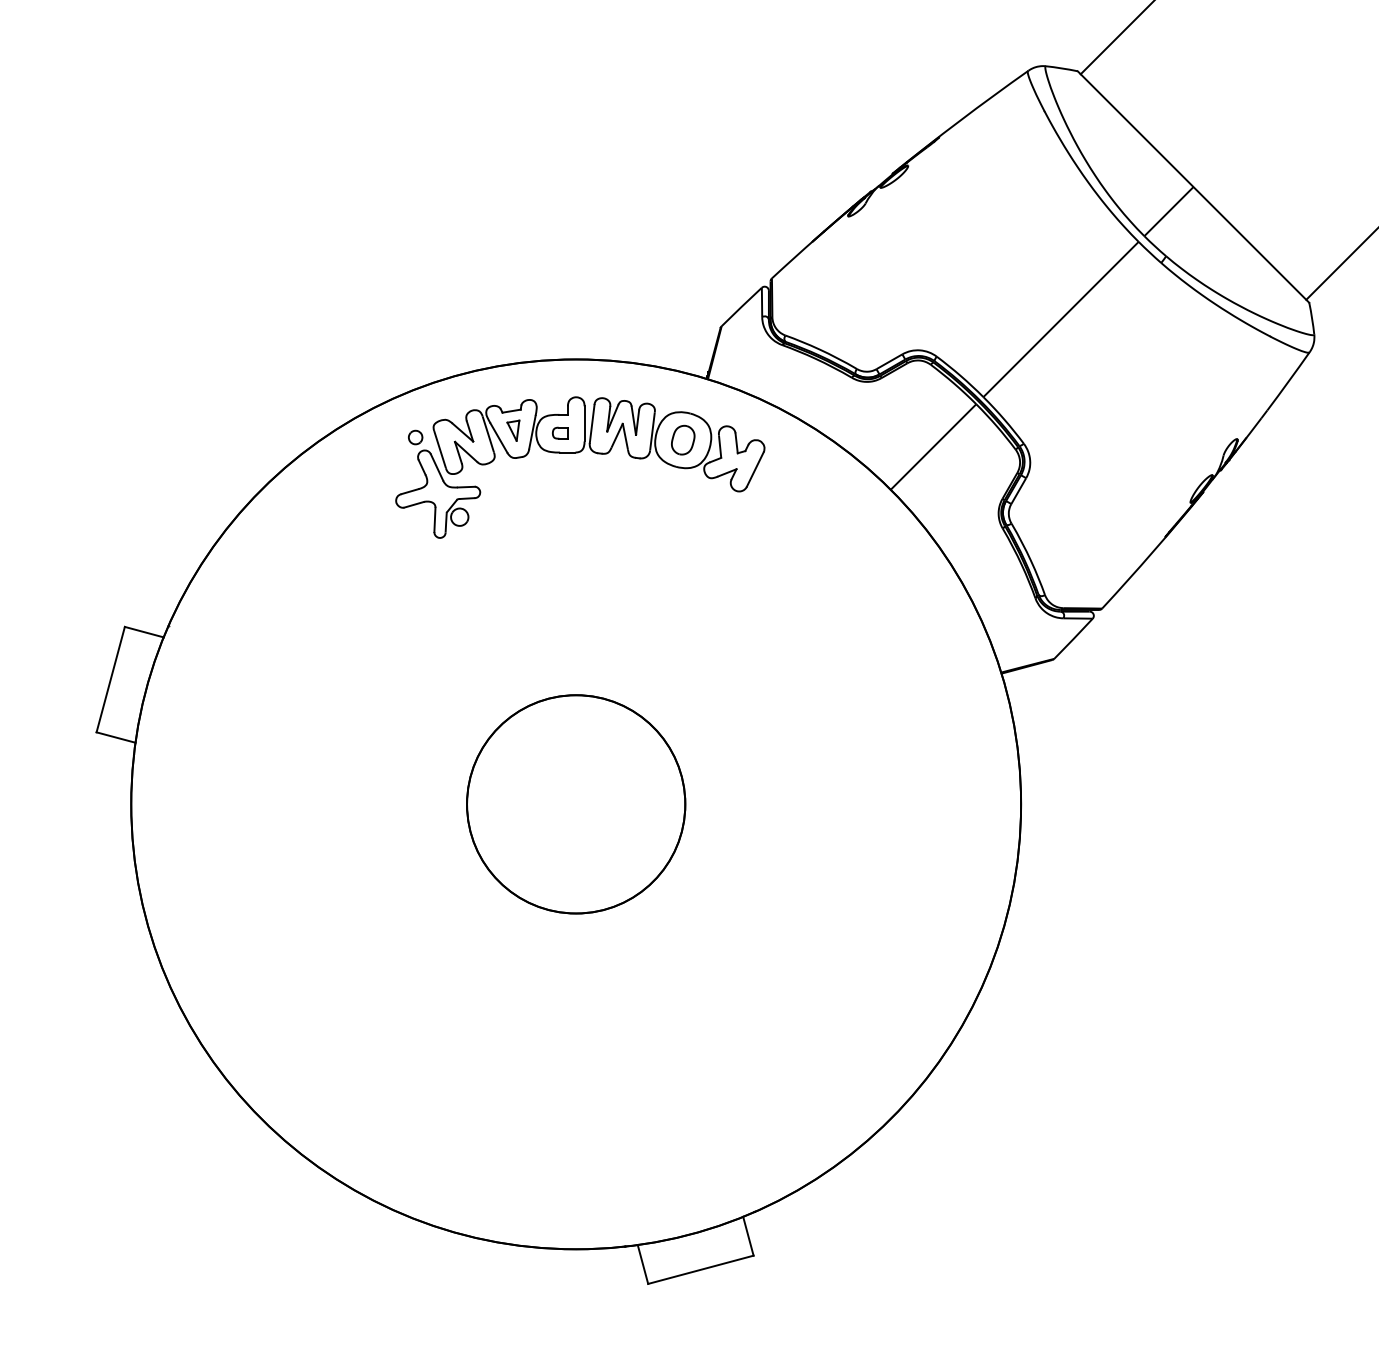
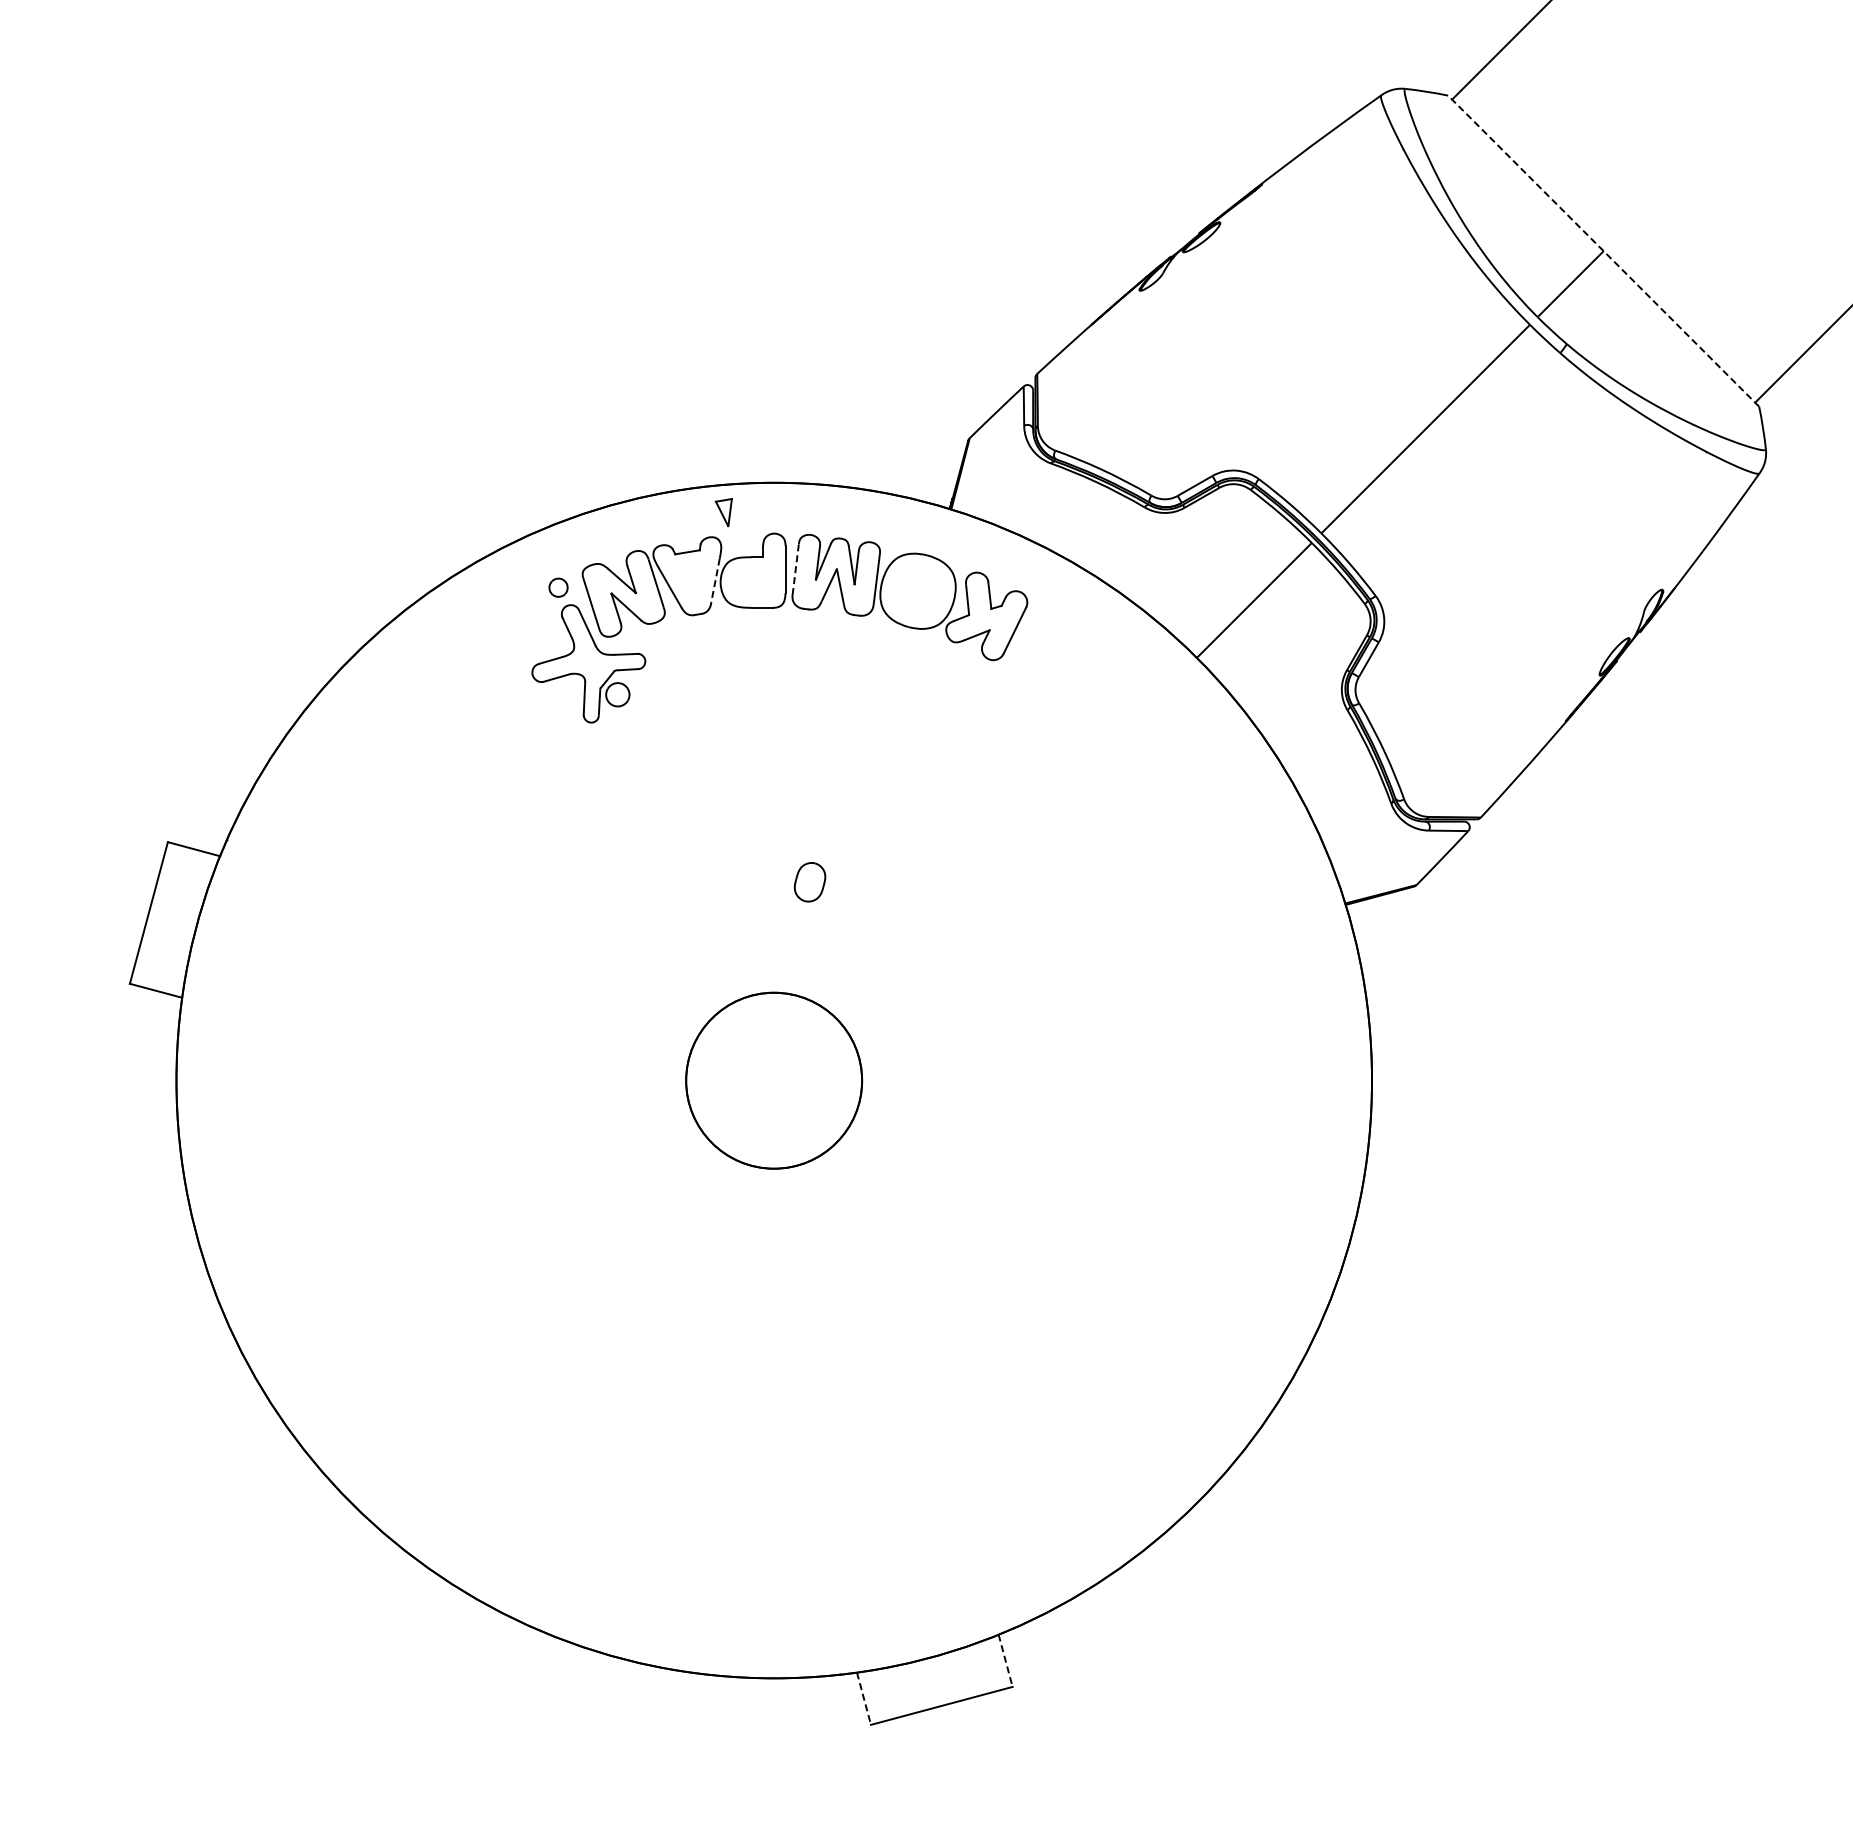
line: (1193, 187) -> (1603, 251), solid -> dashed
line: (591, 423) -> (795, 569), solid -> dashed
part: (513, 430) -> (723, 512), moved
line: (532, 432) -> (715, 580), solid -> dashed
part: (559, 432) -> (752, 581), removed
part: (682, 440) -> (809, 882), moved
circle: (575, 804) -> (773, 1080), size x0.6
line: (748, 1236) -> (1005, 1661), solid -> dashed
line: (643, 1265) -> (864, 1699), solid -> dashed

